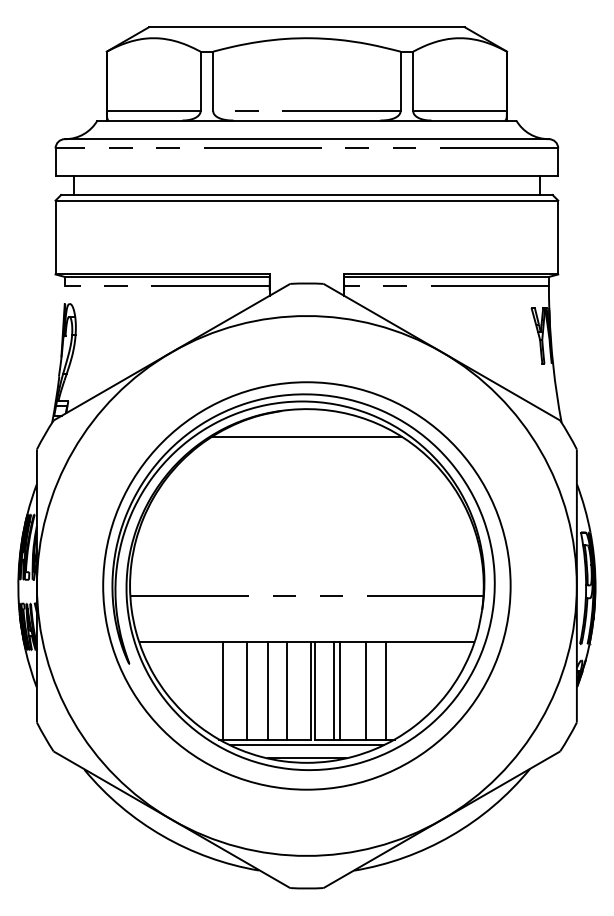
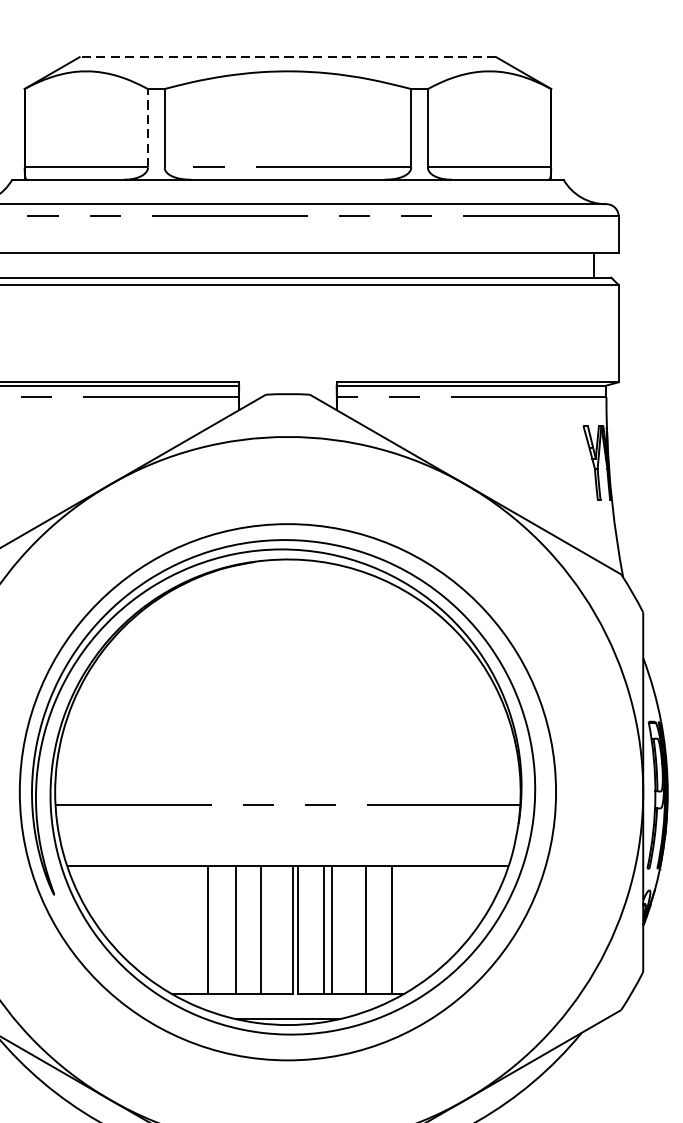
line: (306, 27) -> (287, 57), solid -> dashed
line: (200, 81) -> (147, 128), solid -> dashed
line: (306, 437) -> (287, 596), removed
line: (222, 690) -> (176, 929), removed
line: (306, 745) -> (287, 1002), removed

